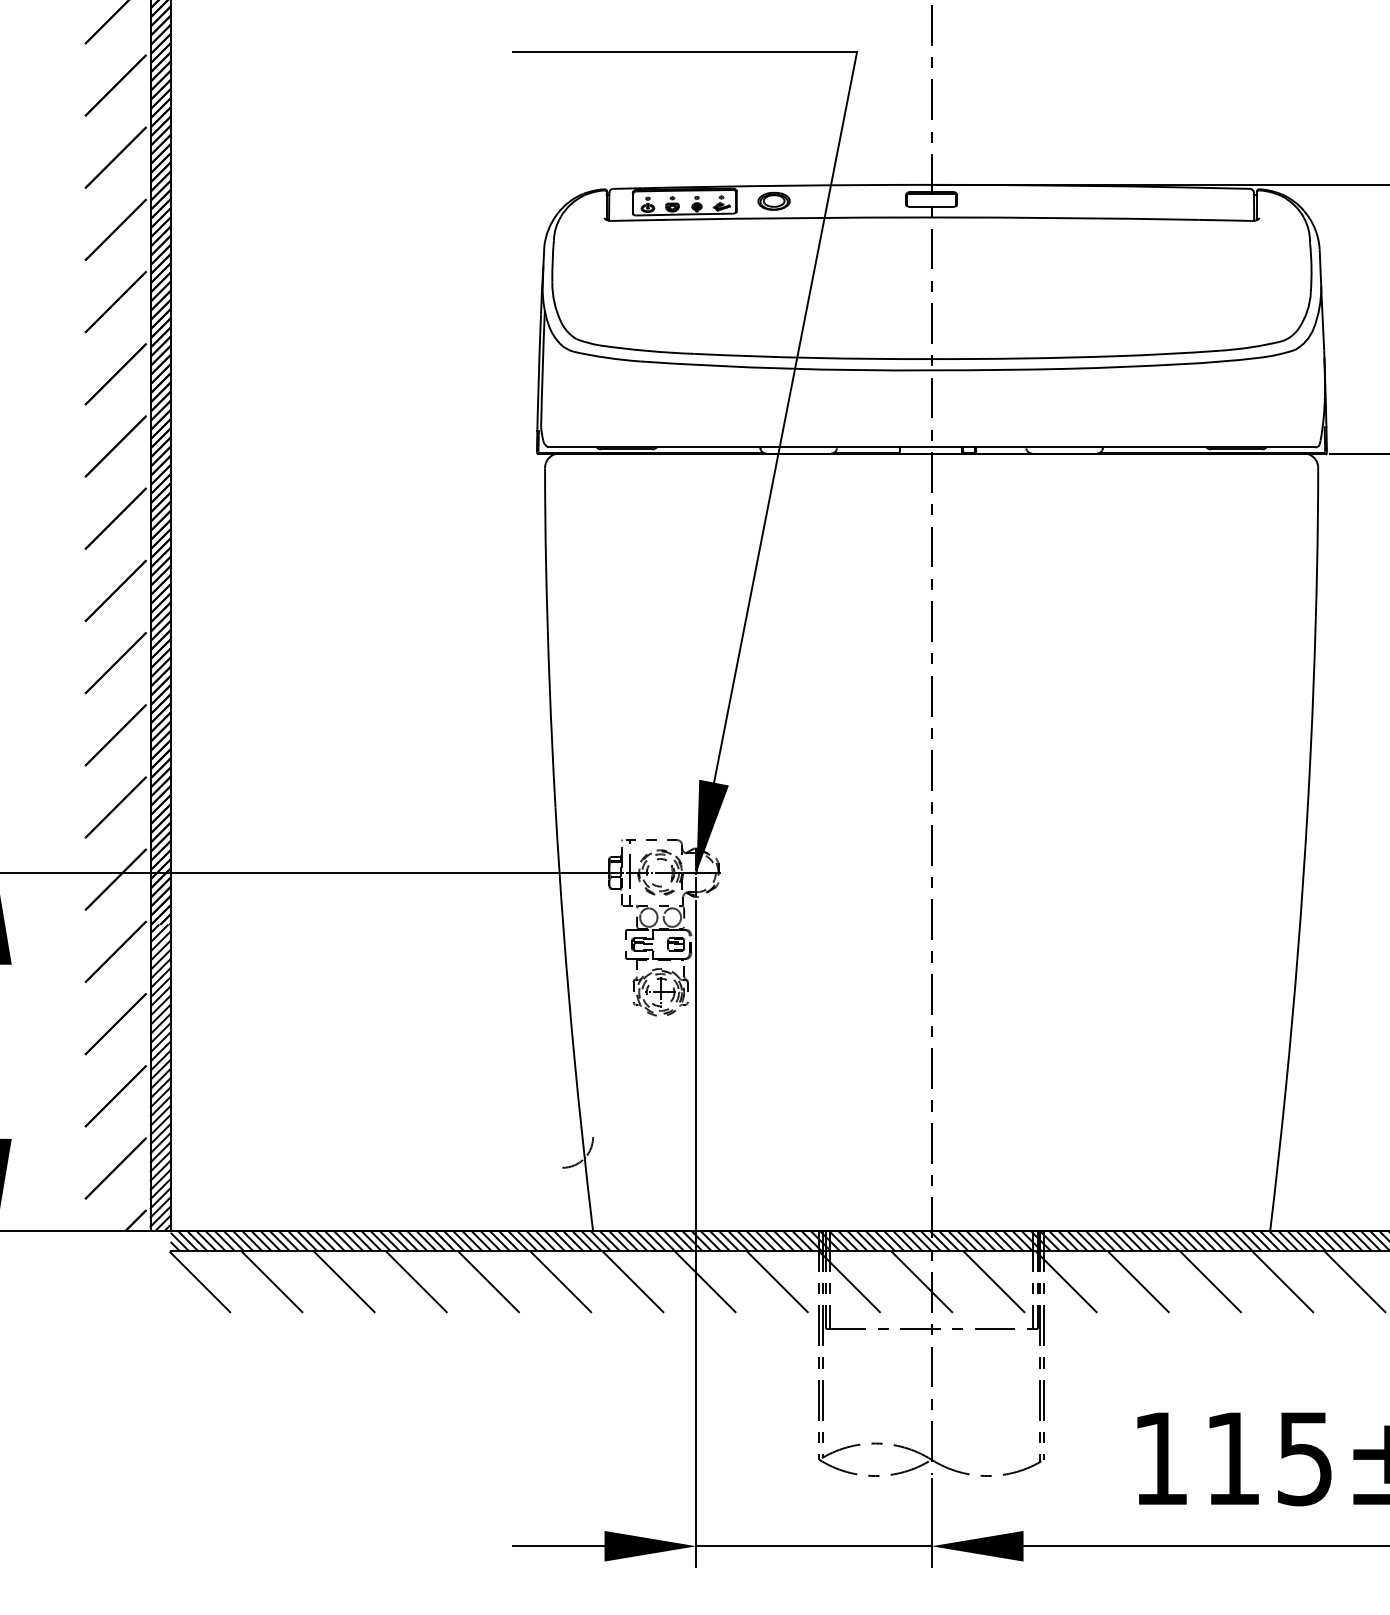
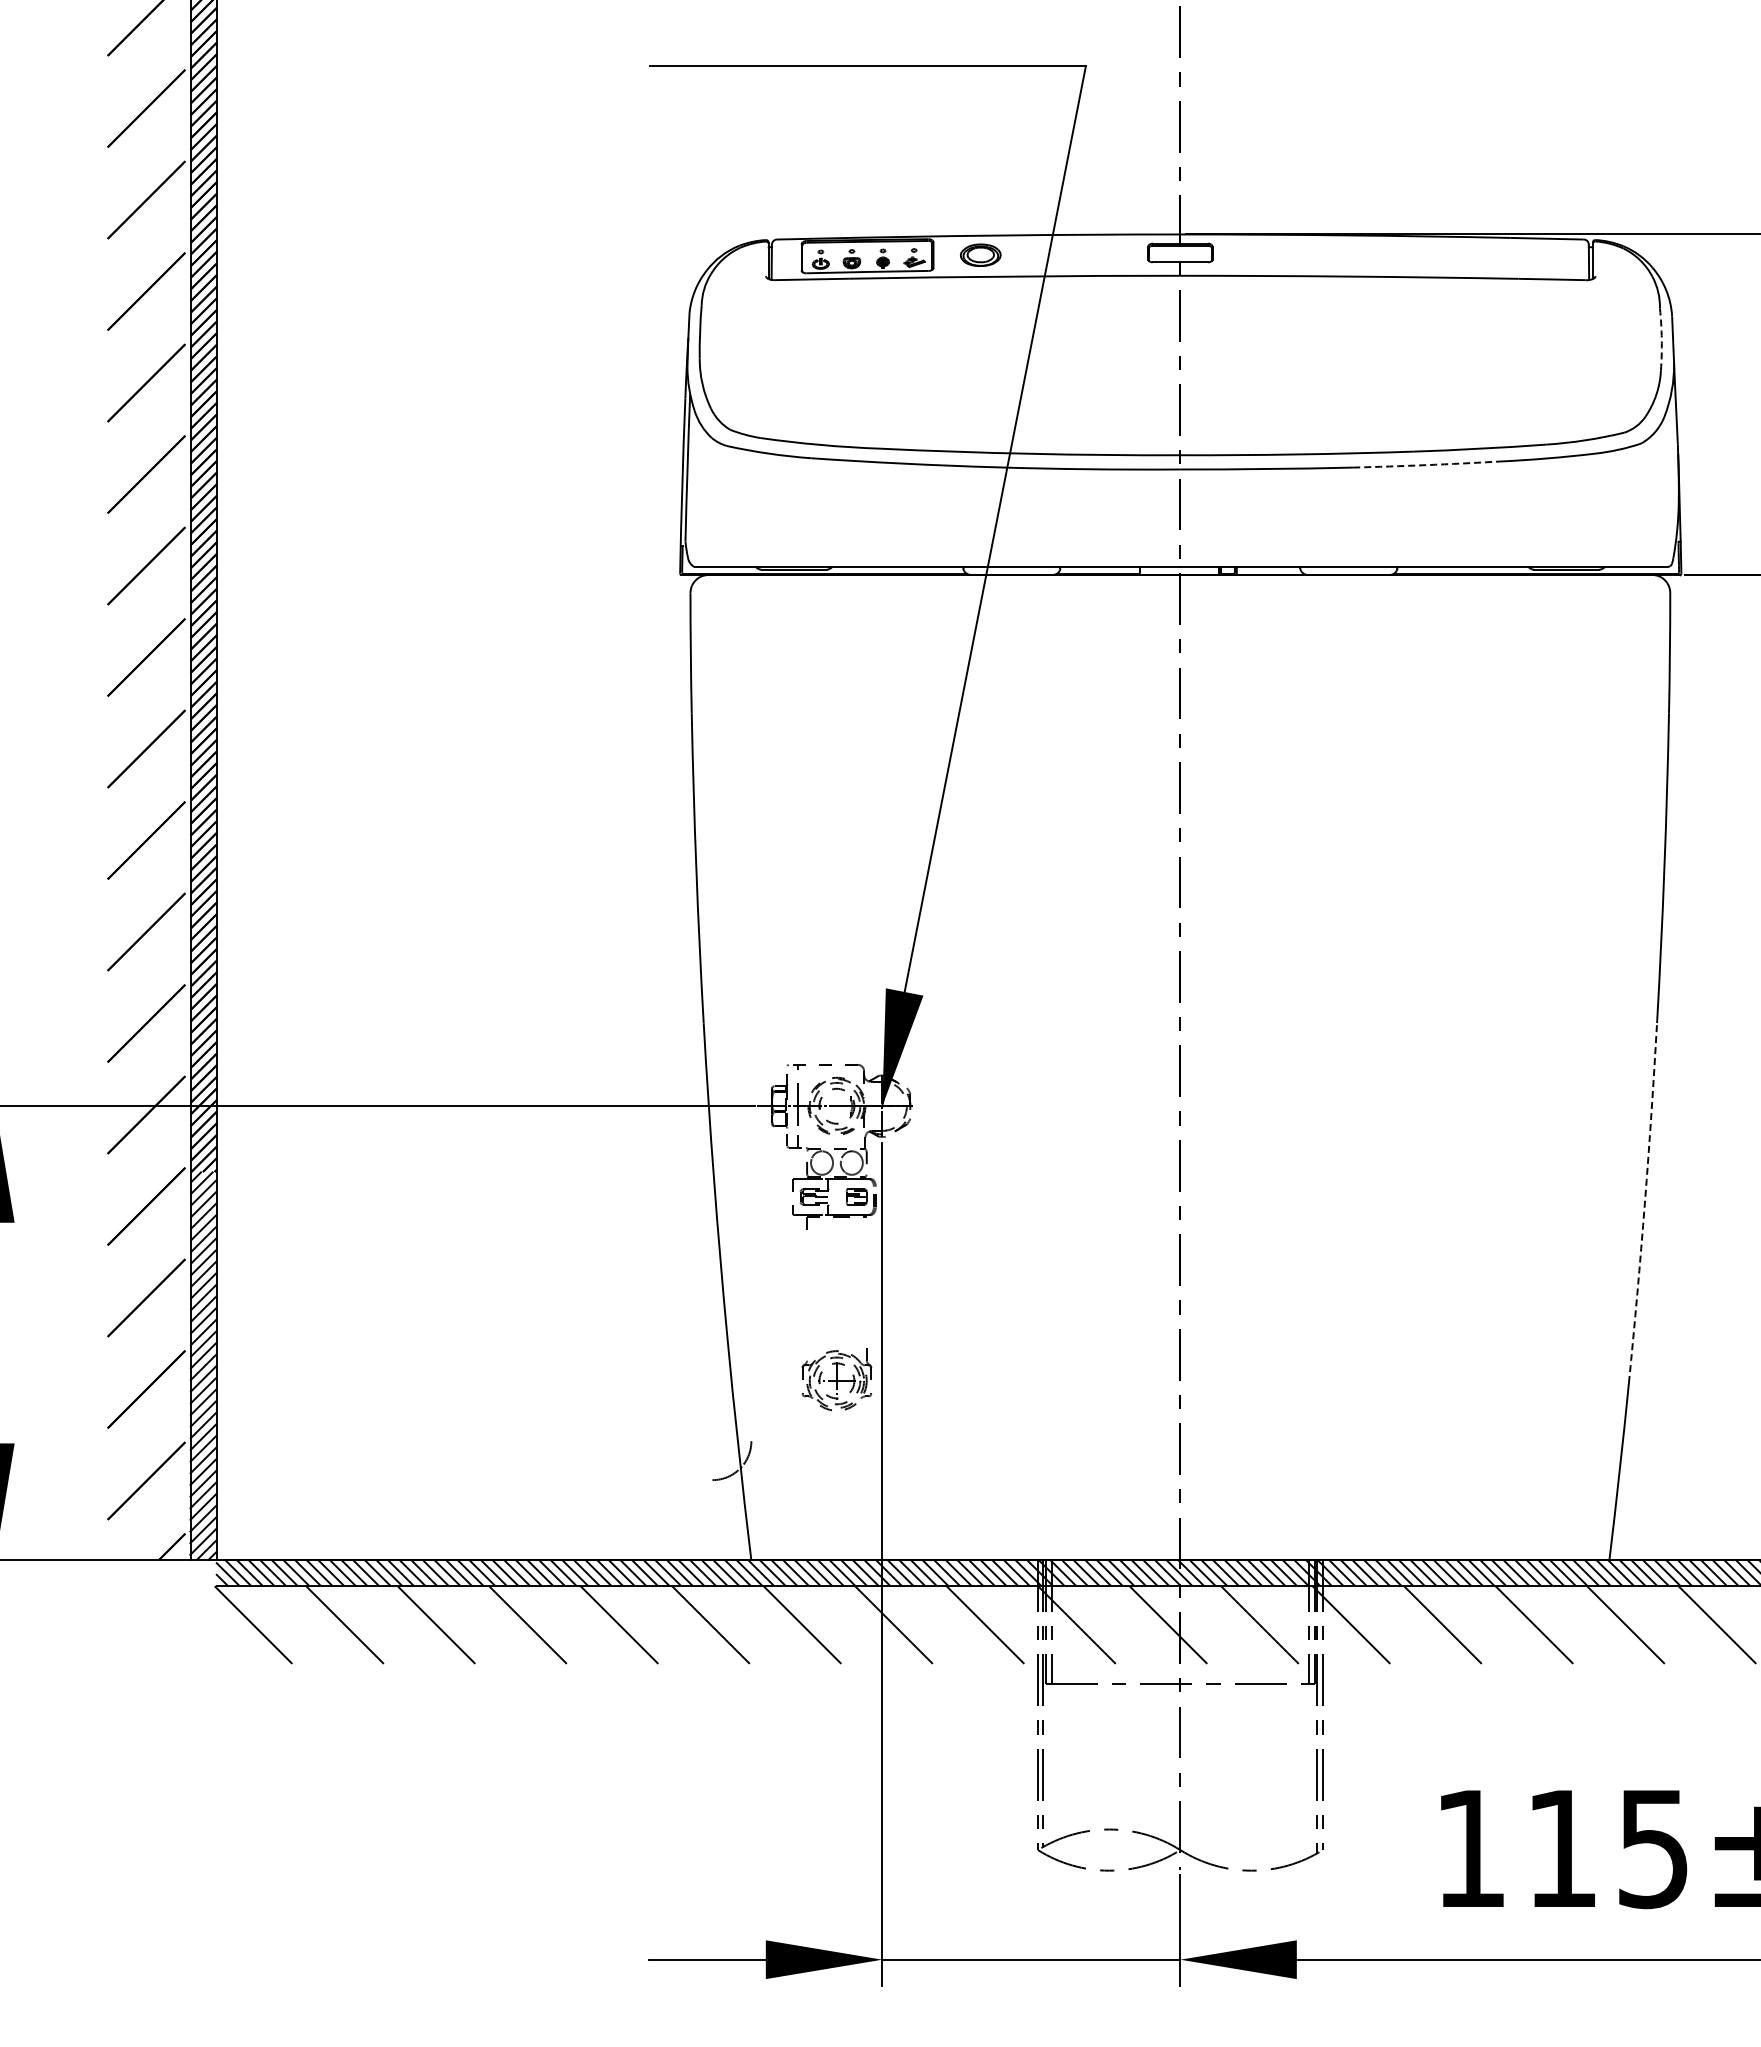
arc: (1311, 267) -> (1661, 339), solid -> dashed
arc: (1125, 367) -> (1426, 465), solid -> dashed
arc: (1297, 949) -> (1644, 1203), solid -> dashed
part: (660, 991) -> (836, 1379), moved

